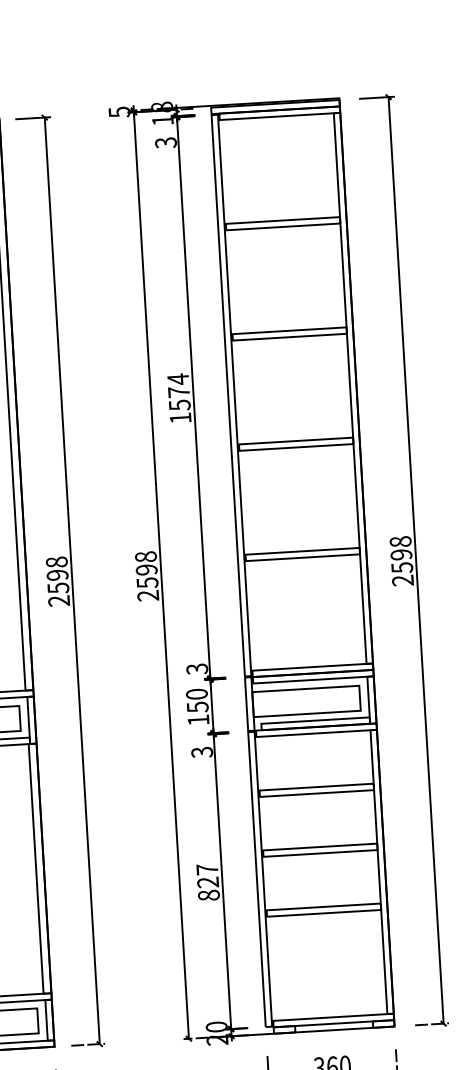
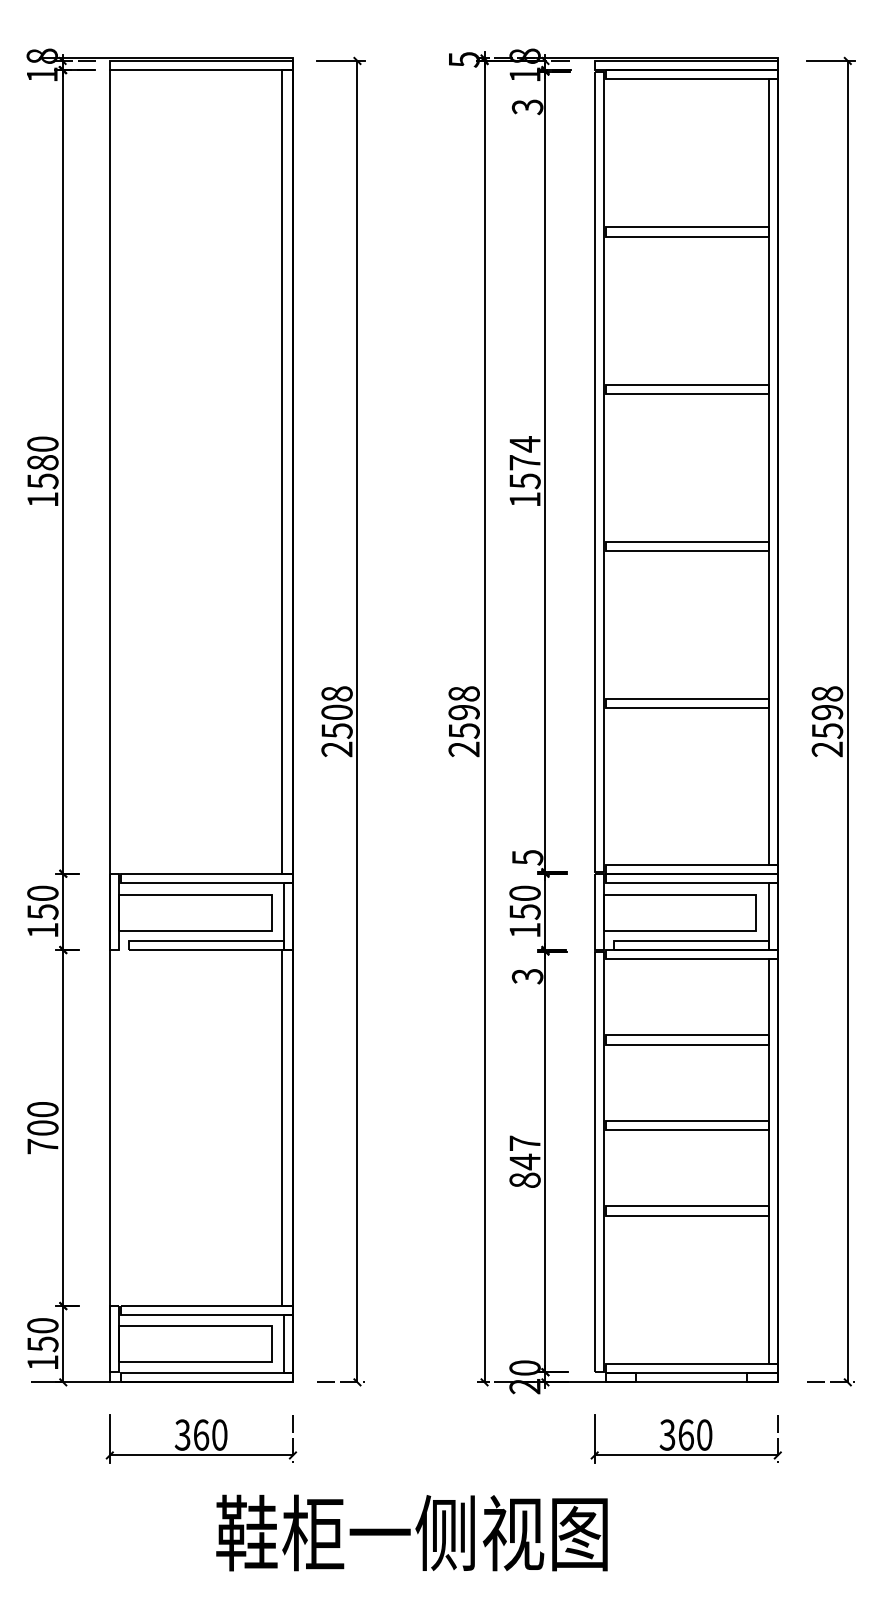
text: (57, 575) -> (336, 712), 2598 -> 2508
text: (196, 669) -> (526, 857), 3 -> 5
text: (207, 882) -> (524, 1161), 827 -> 847

